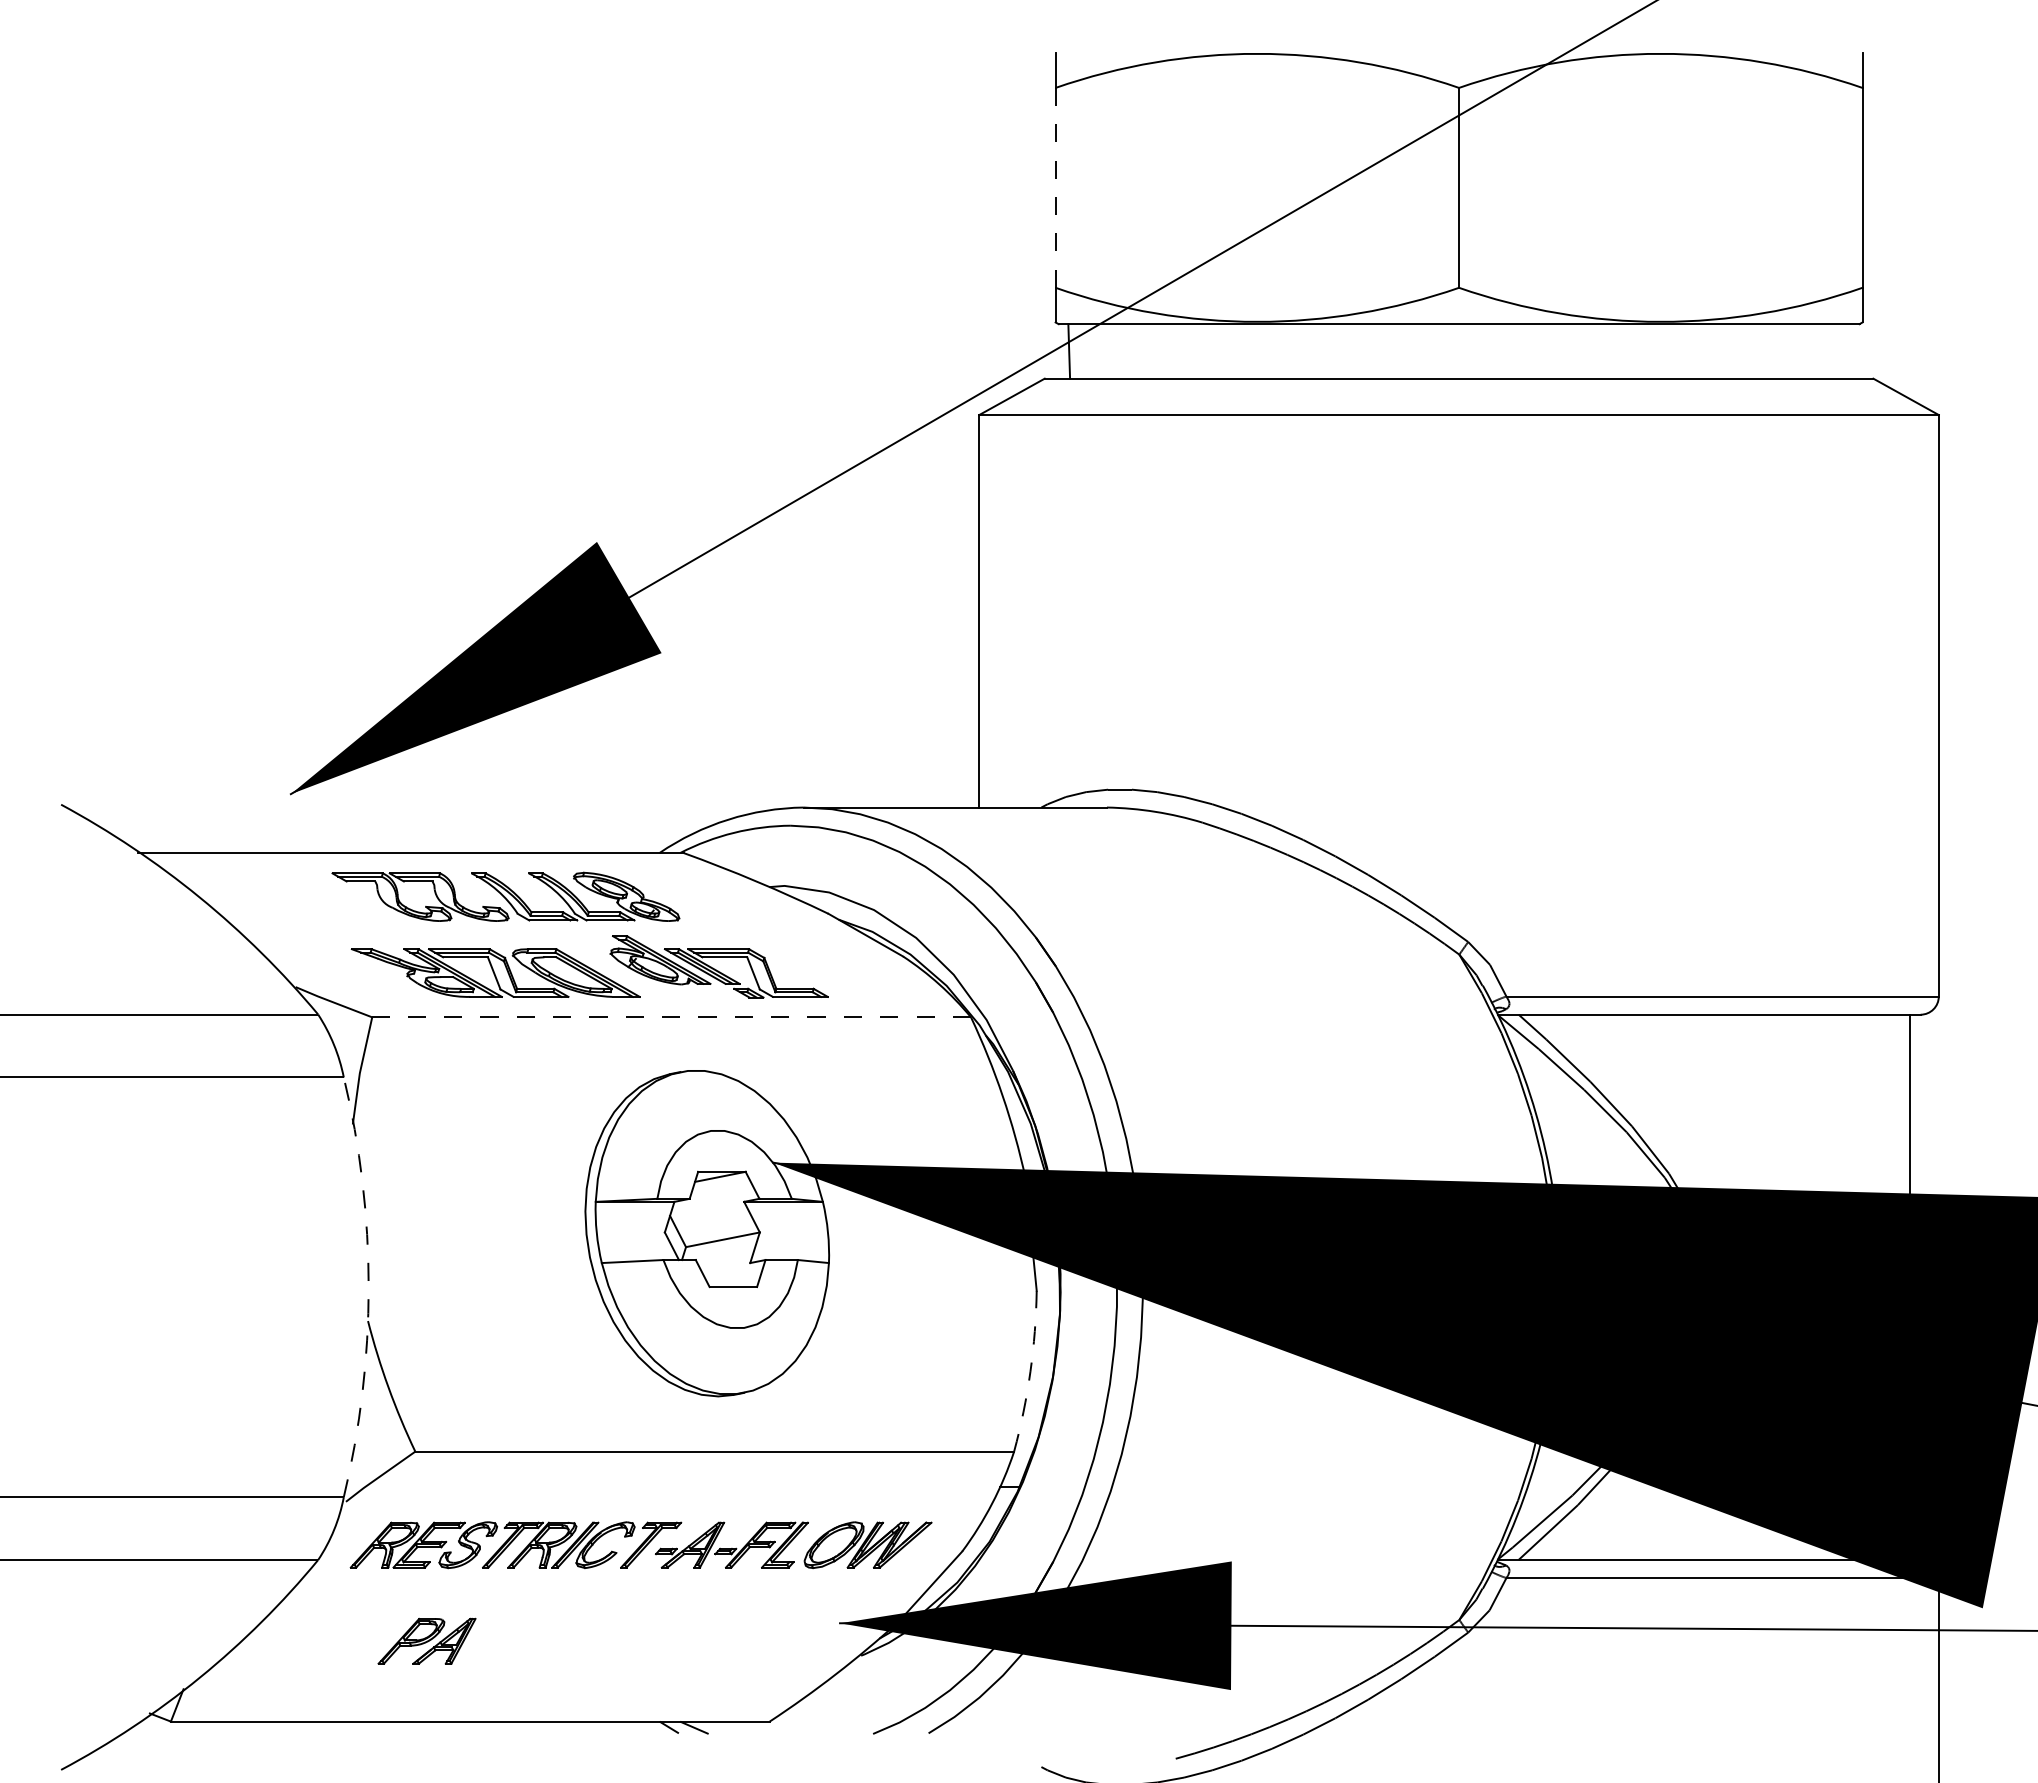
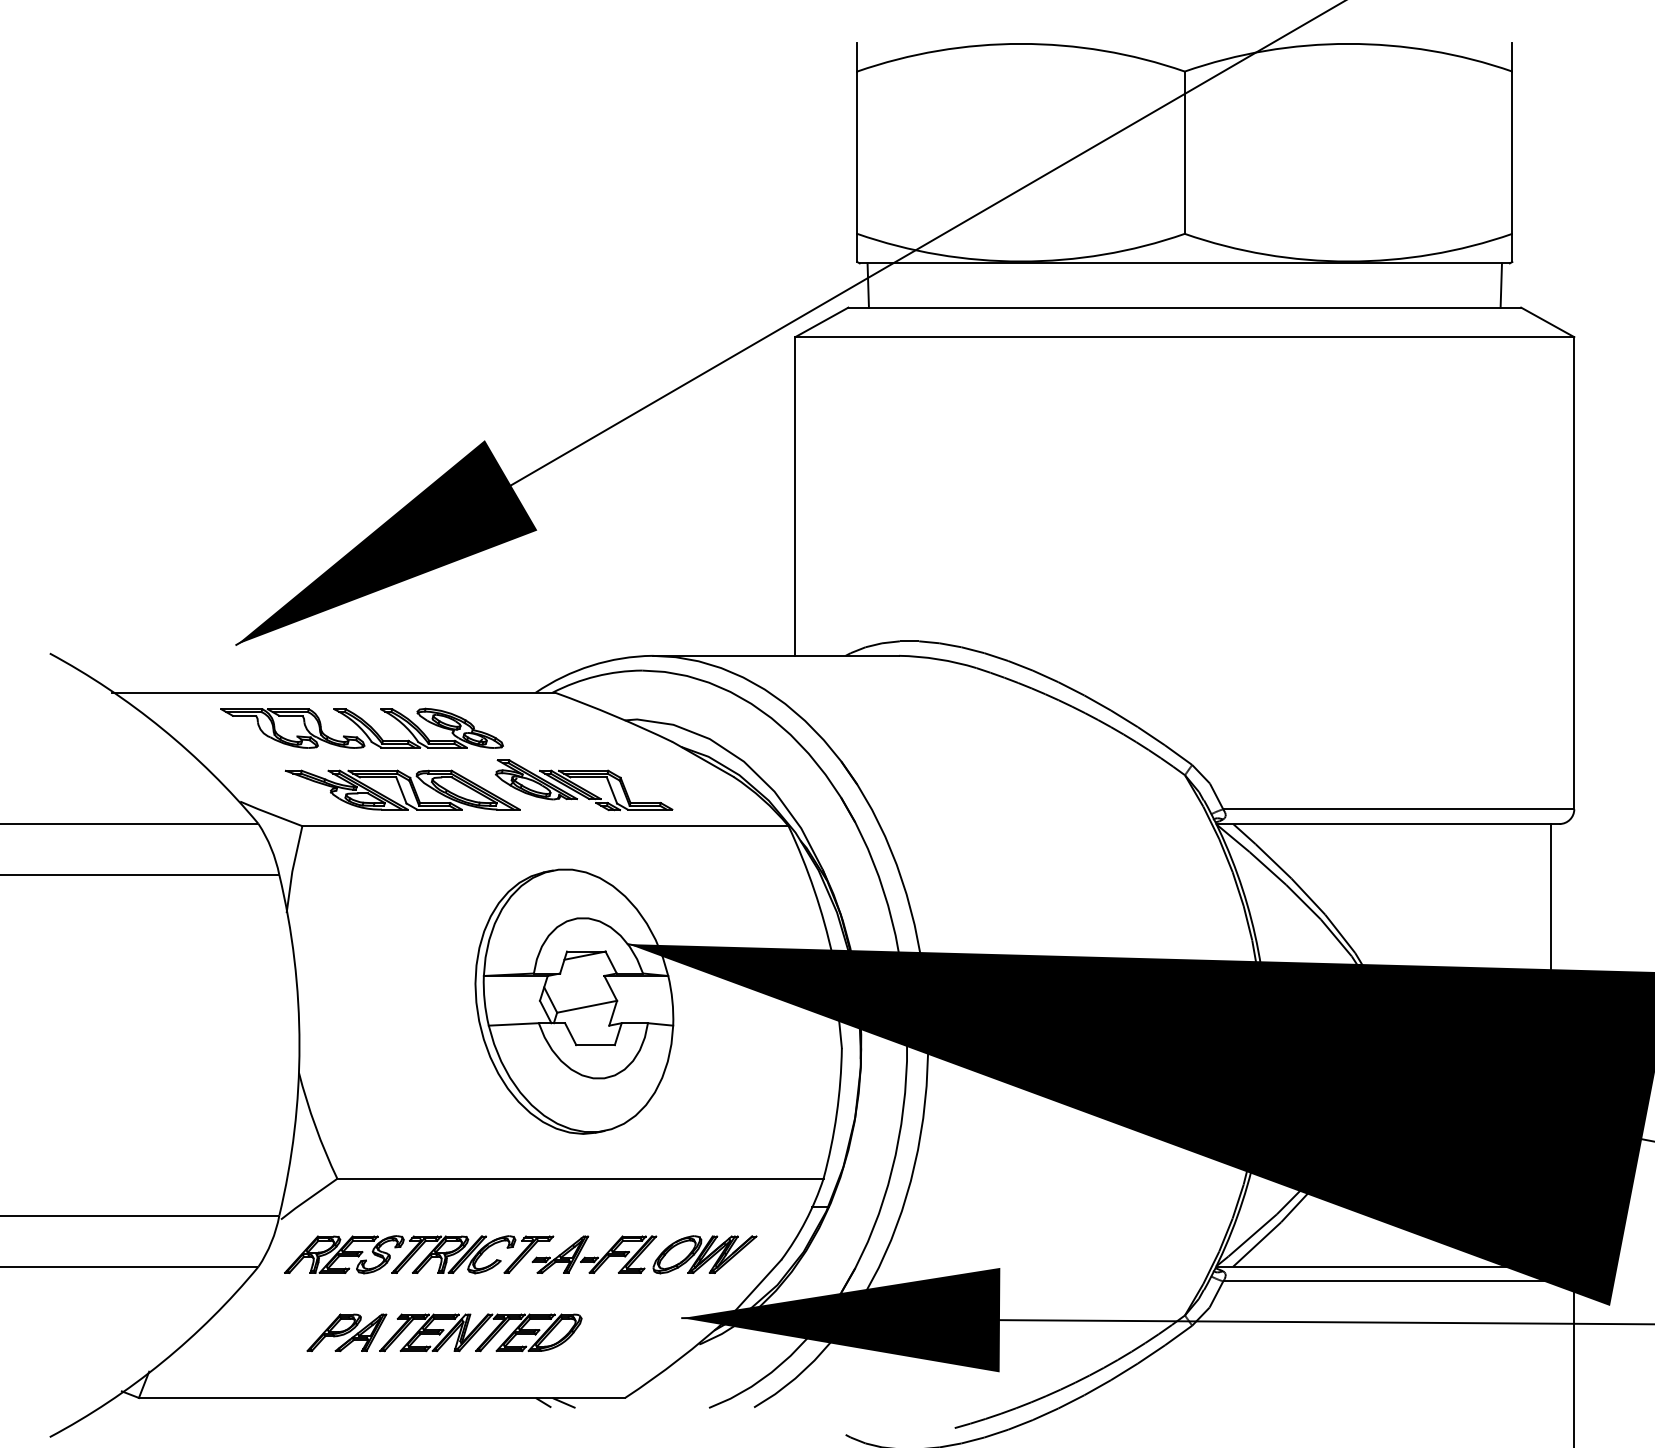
line: (1055, 187) -> (857, 152), dashed -> solid
line: (1848, 351) -> (1500, 285), added
part: (505, 896) -> (361, 728), moved
line: (671, 1017) -> (545, 826), dashed -> solid
arc: (368, 1287) -> (299, 1045), dashed -> solid
arc: (1030, 1371) -> (836, 1113), dashed -> solid
part: (592, 1640) -> (481, 1332), added

